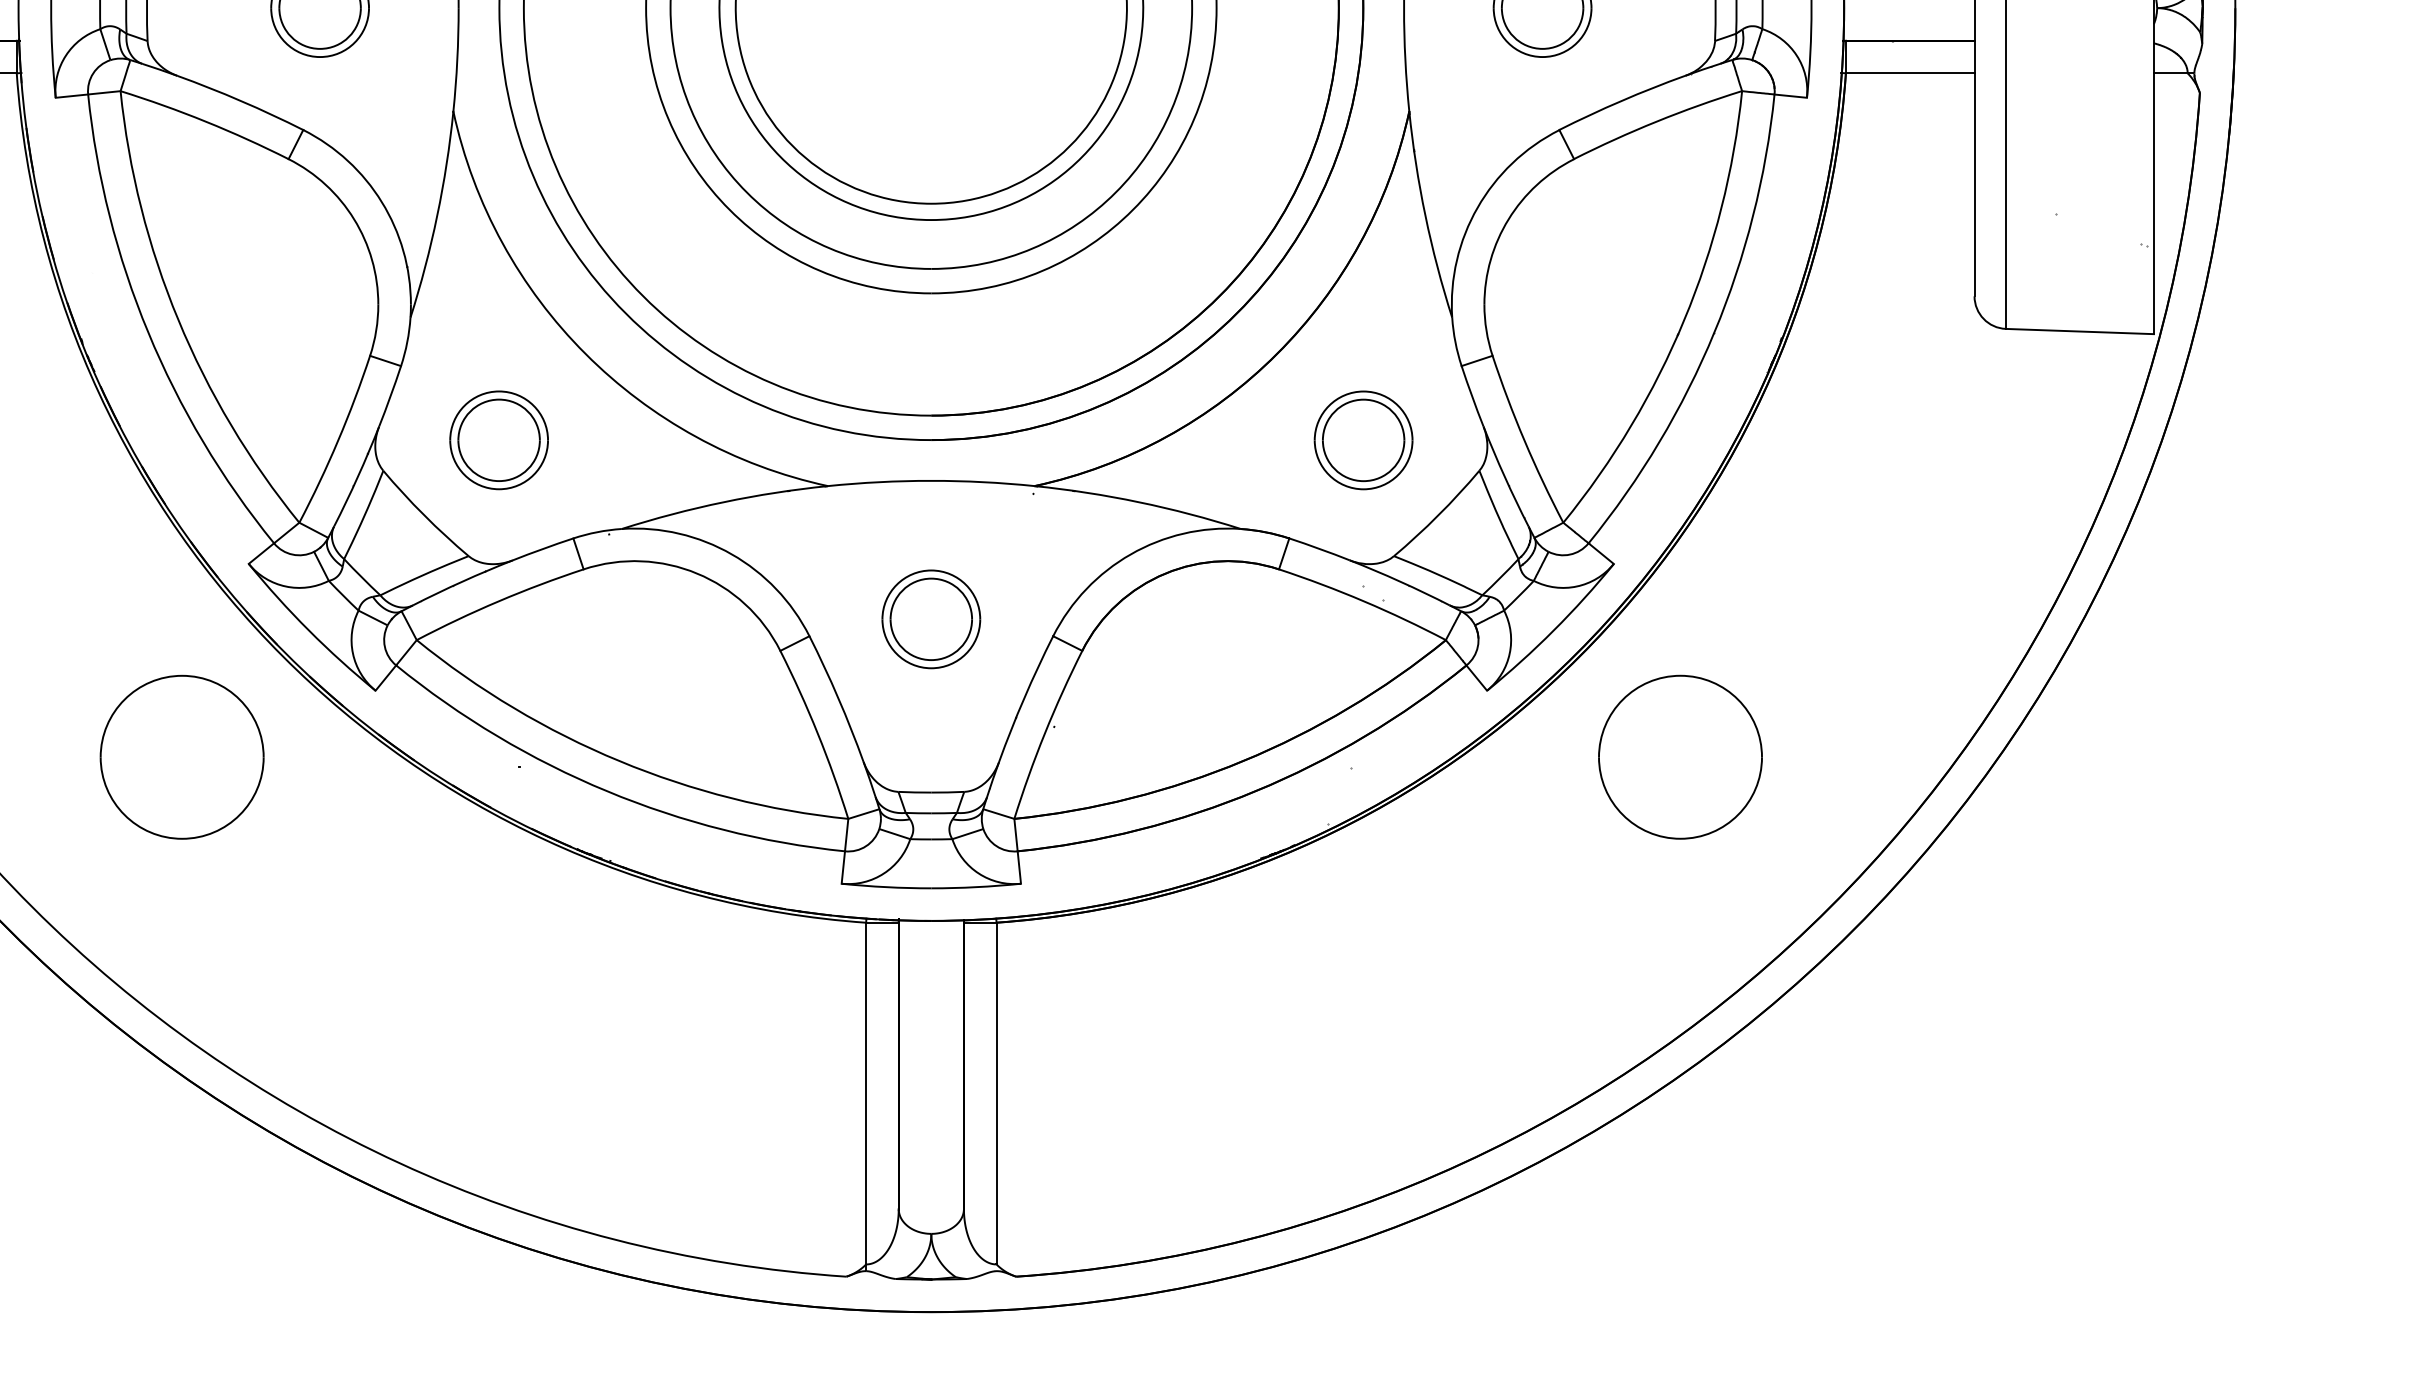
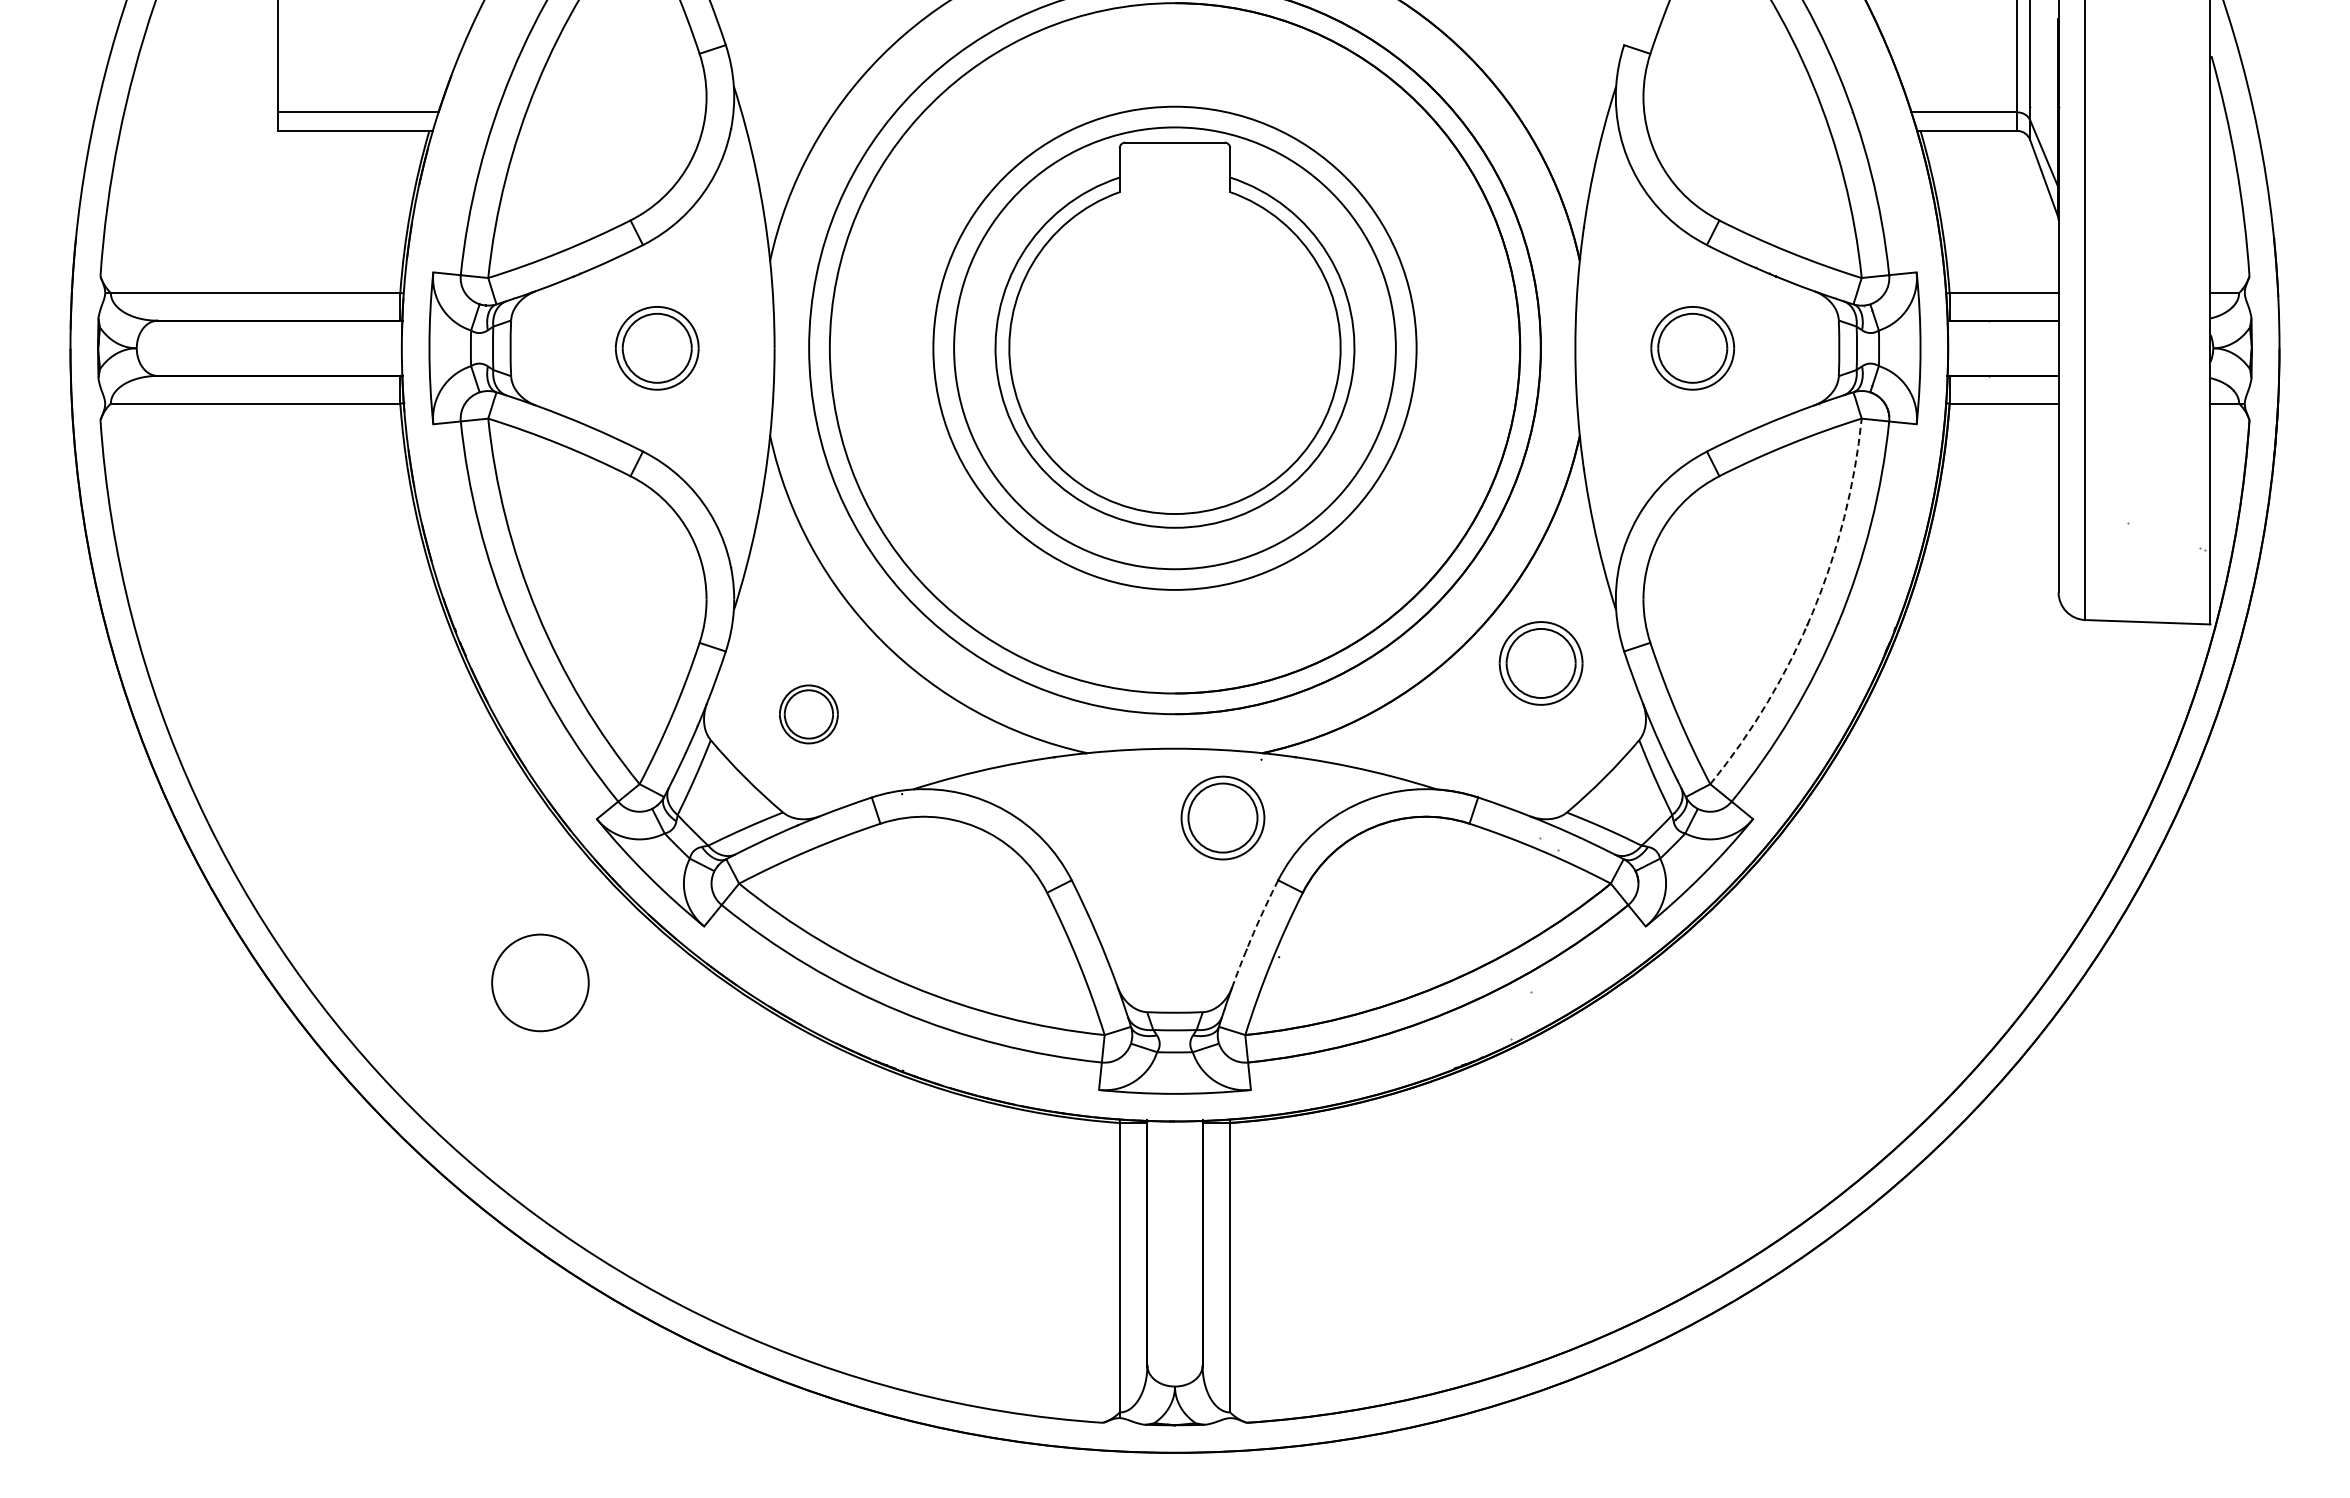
arc: (1683, 320) -> (1812, 612), solid -> dashed
part: (498, 440) -> (808, 714), size x0.7
part: (1362, 440) -> (1540, 663), moved
part: (930, 618) -> (1222, 817), moved
arc: (1024, 697) -> (1253, 932), solid -> dashed
part: (182, 756) -> (540, 982), size x0.7
part: (1680, 756) -> (1809, 982), removed

